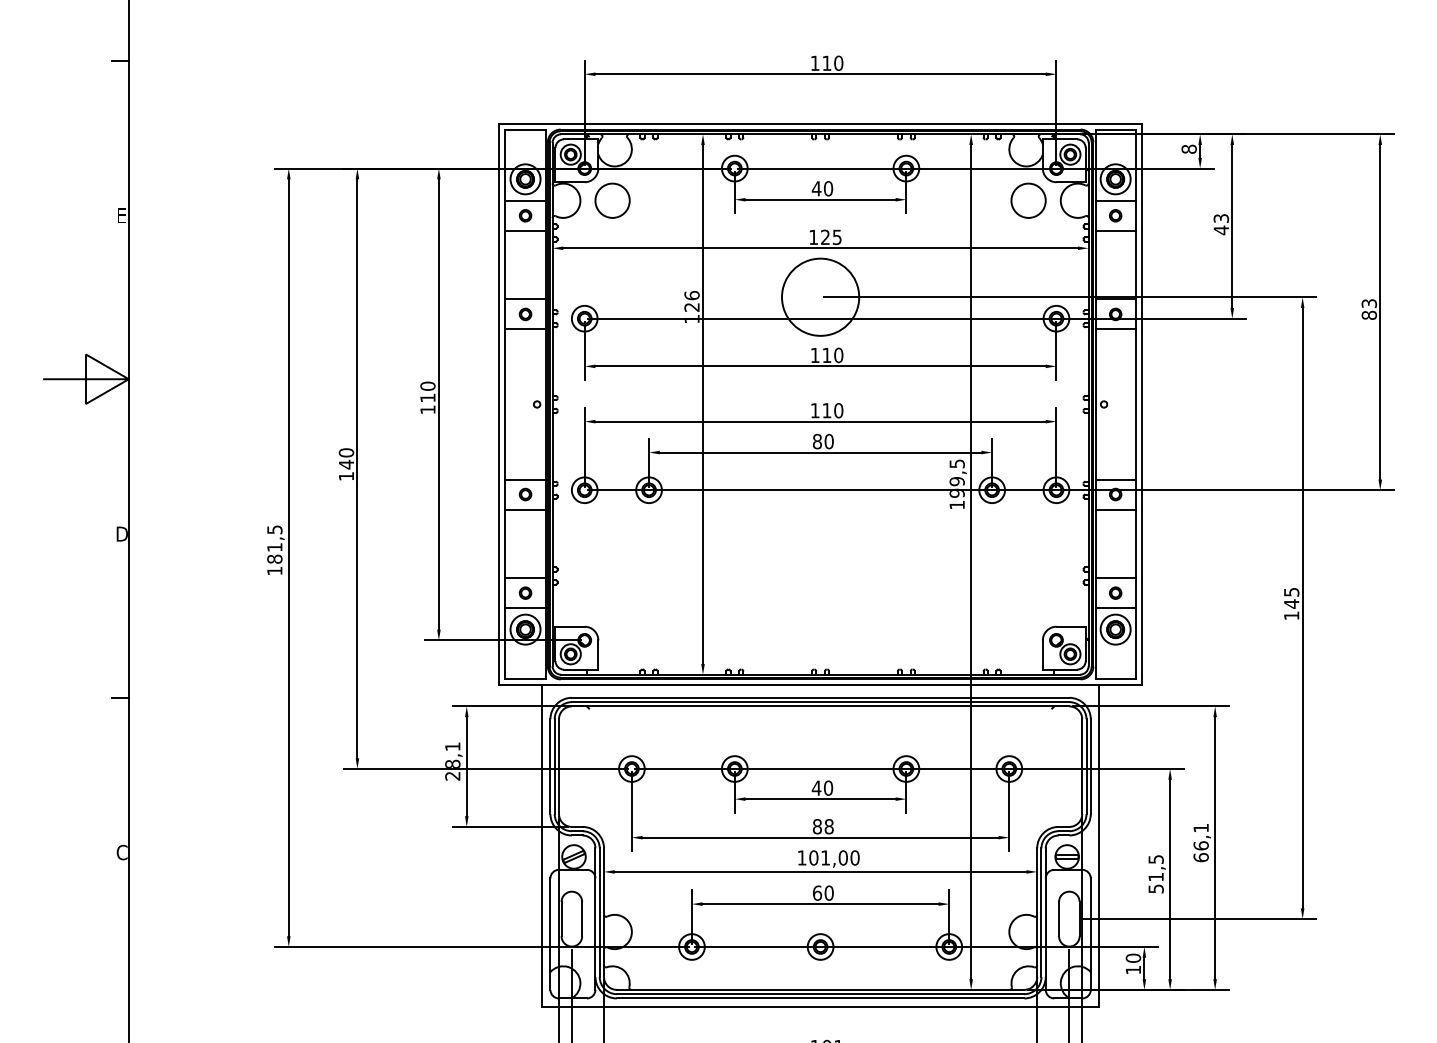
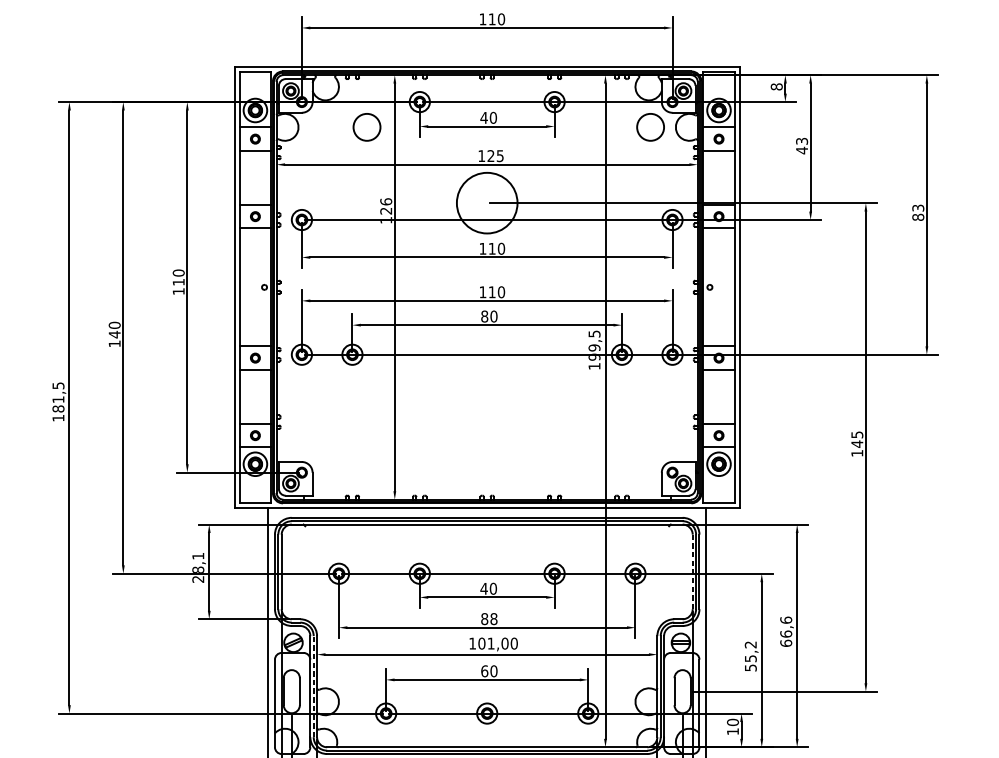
circle: (612, 200) -> (366, 127), moved
line: (1082, 767) -> (692, 572), solid -> dashed
text: (1200, 827) -> (785, 619), 66,1 -> 66,6
text: (1155, 868) -> (750, 651), 51,5 -> 55,2
line: (599, 912) -> (313, 686), solid -> dashed

